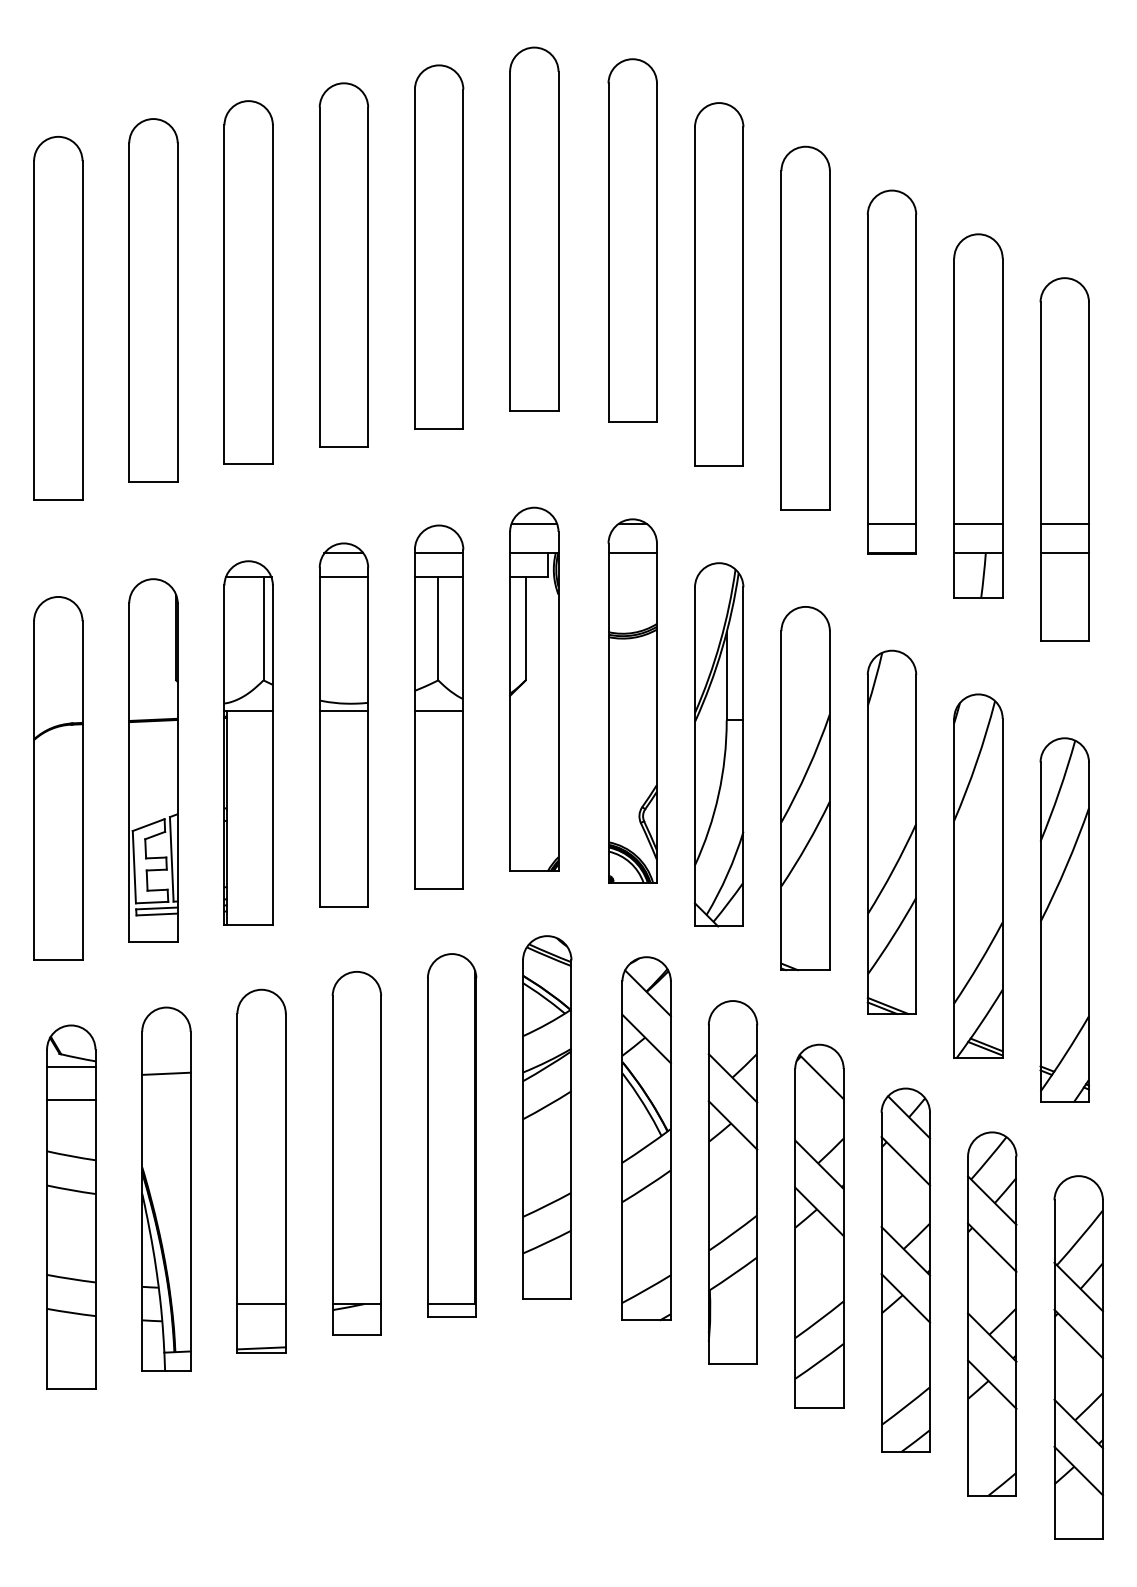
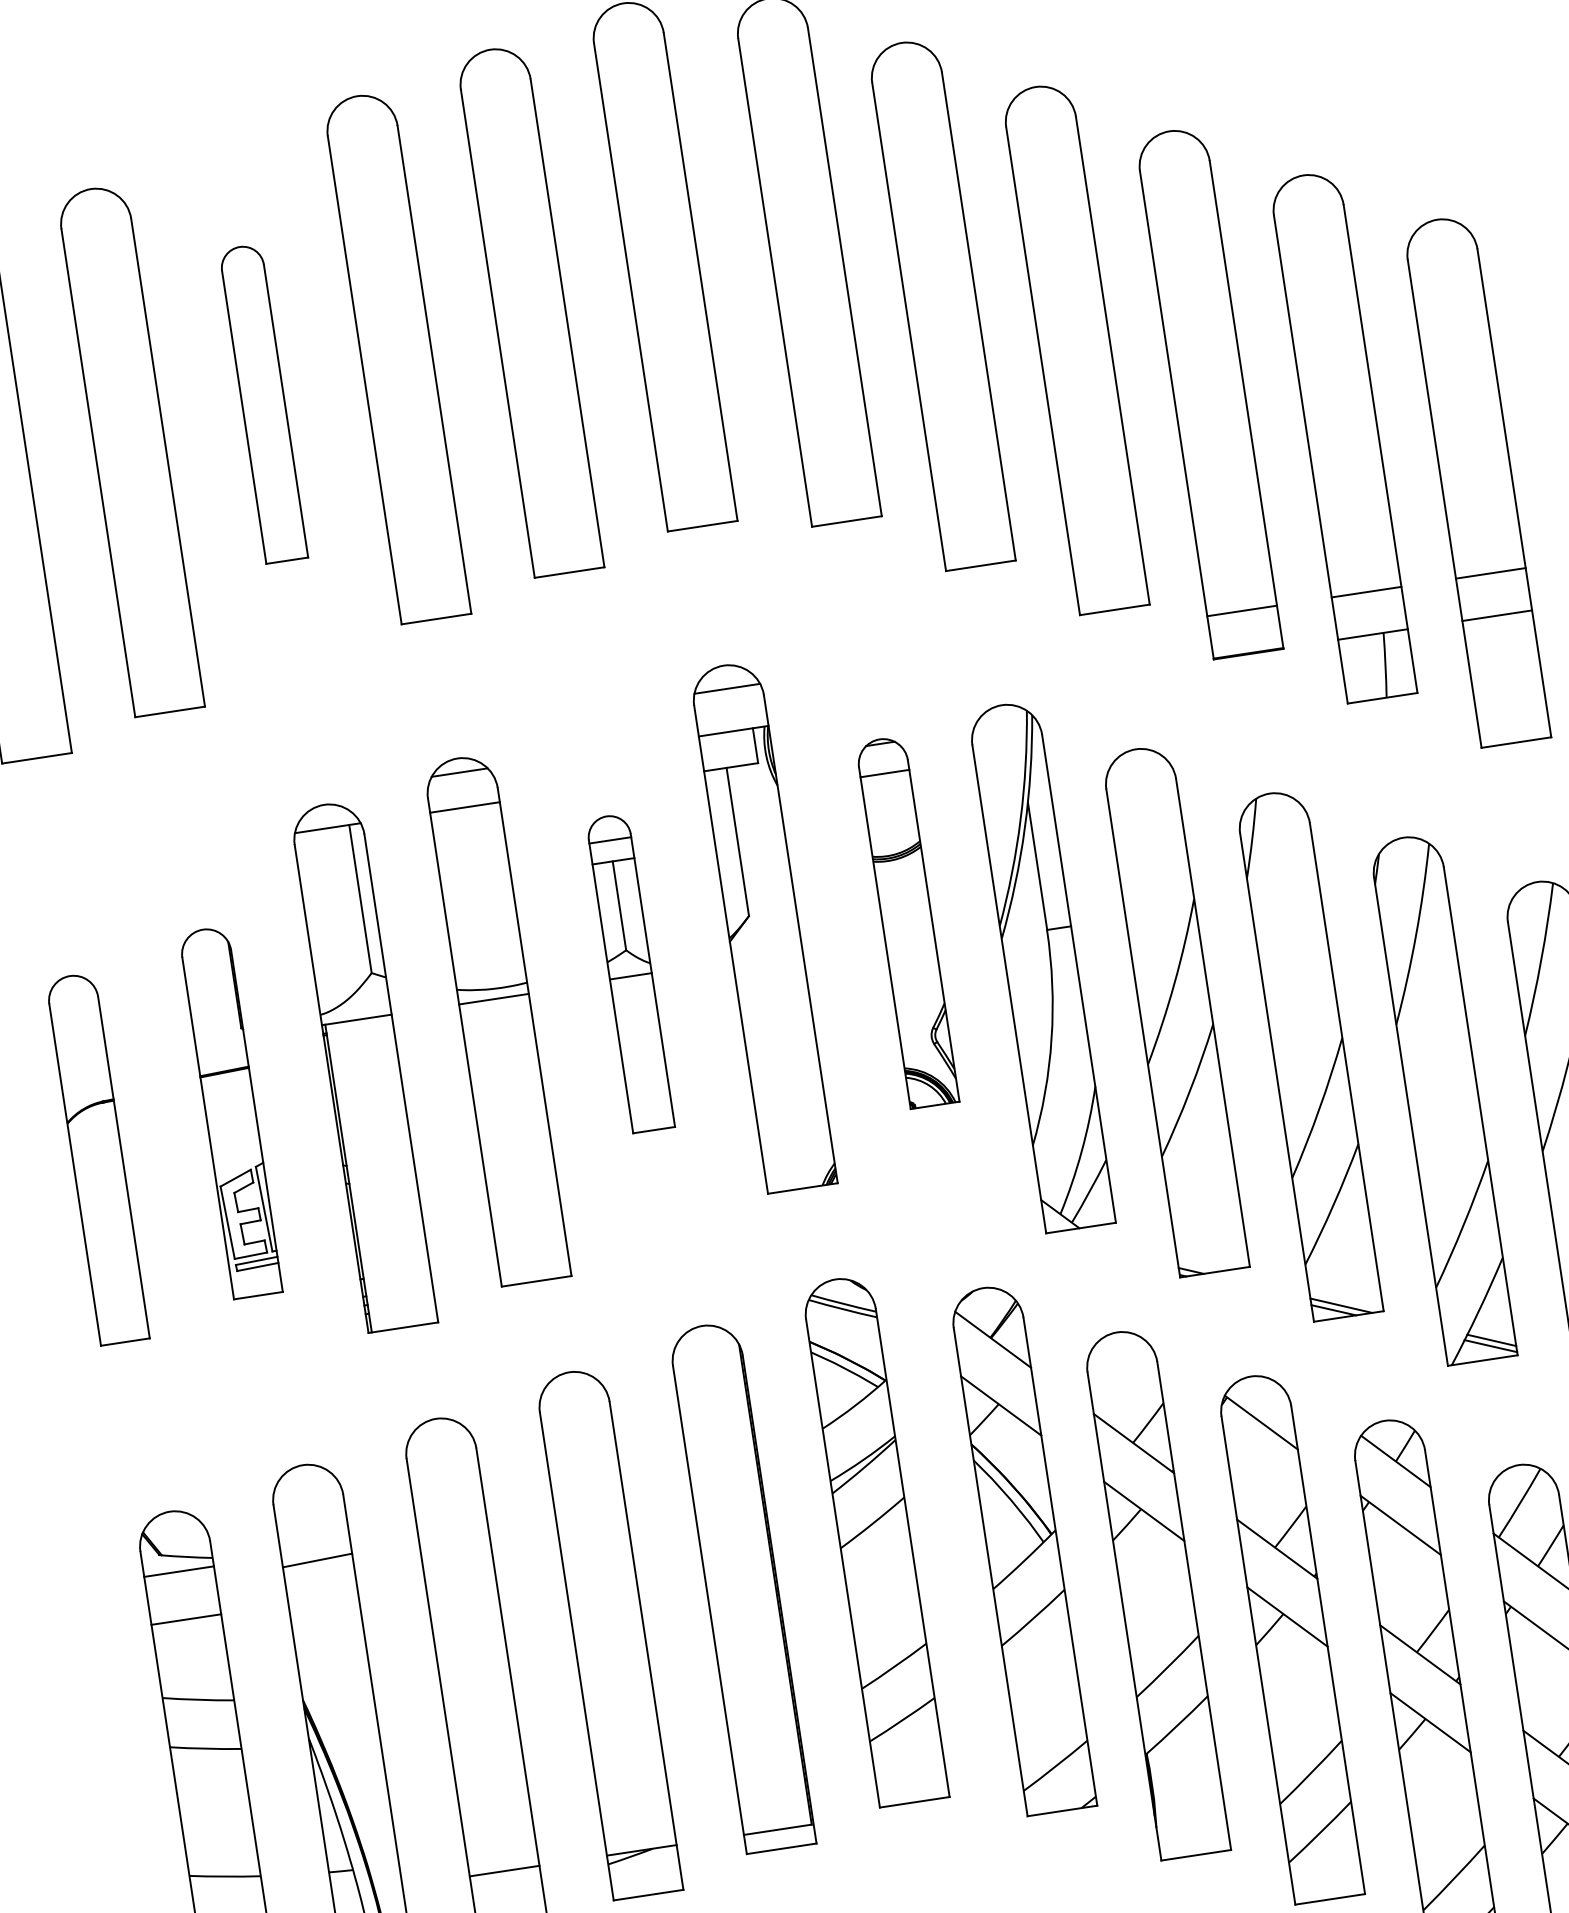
part: (248, 282) -> (263, 403), size x0.6
part: (632, 700) -> (907, 921), size x0.7
part: (439, 706) -> (630, 972), size x0.6
part: (153, 760) -> (230, 1112), size x0.7
part: (58, 778) -> (97, 1158), size x0.7

